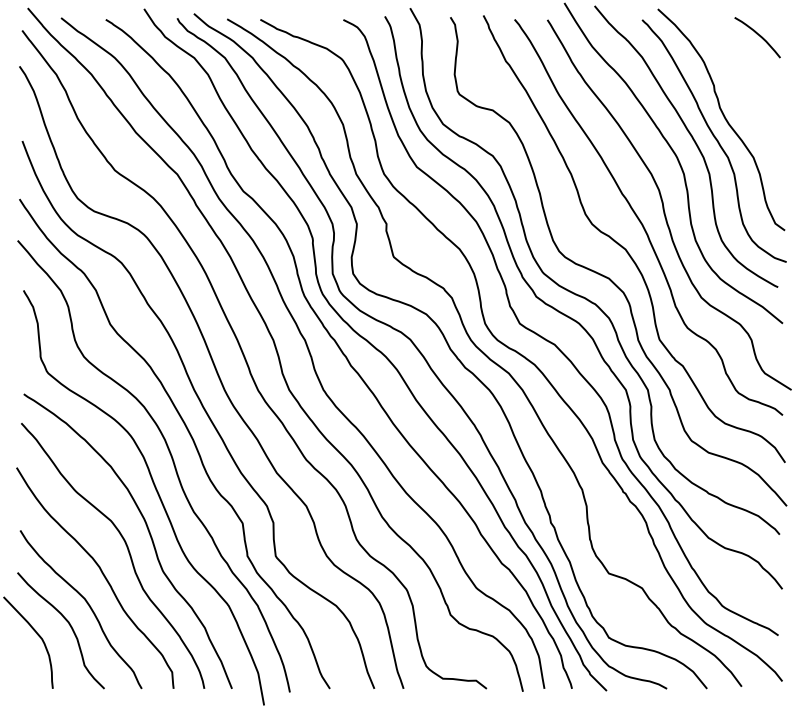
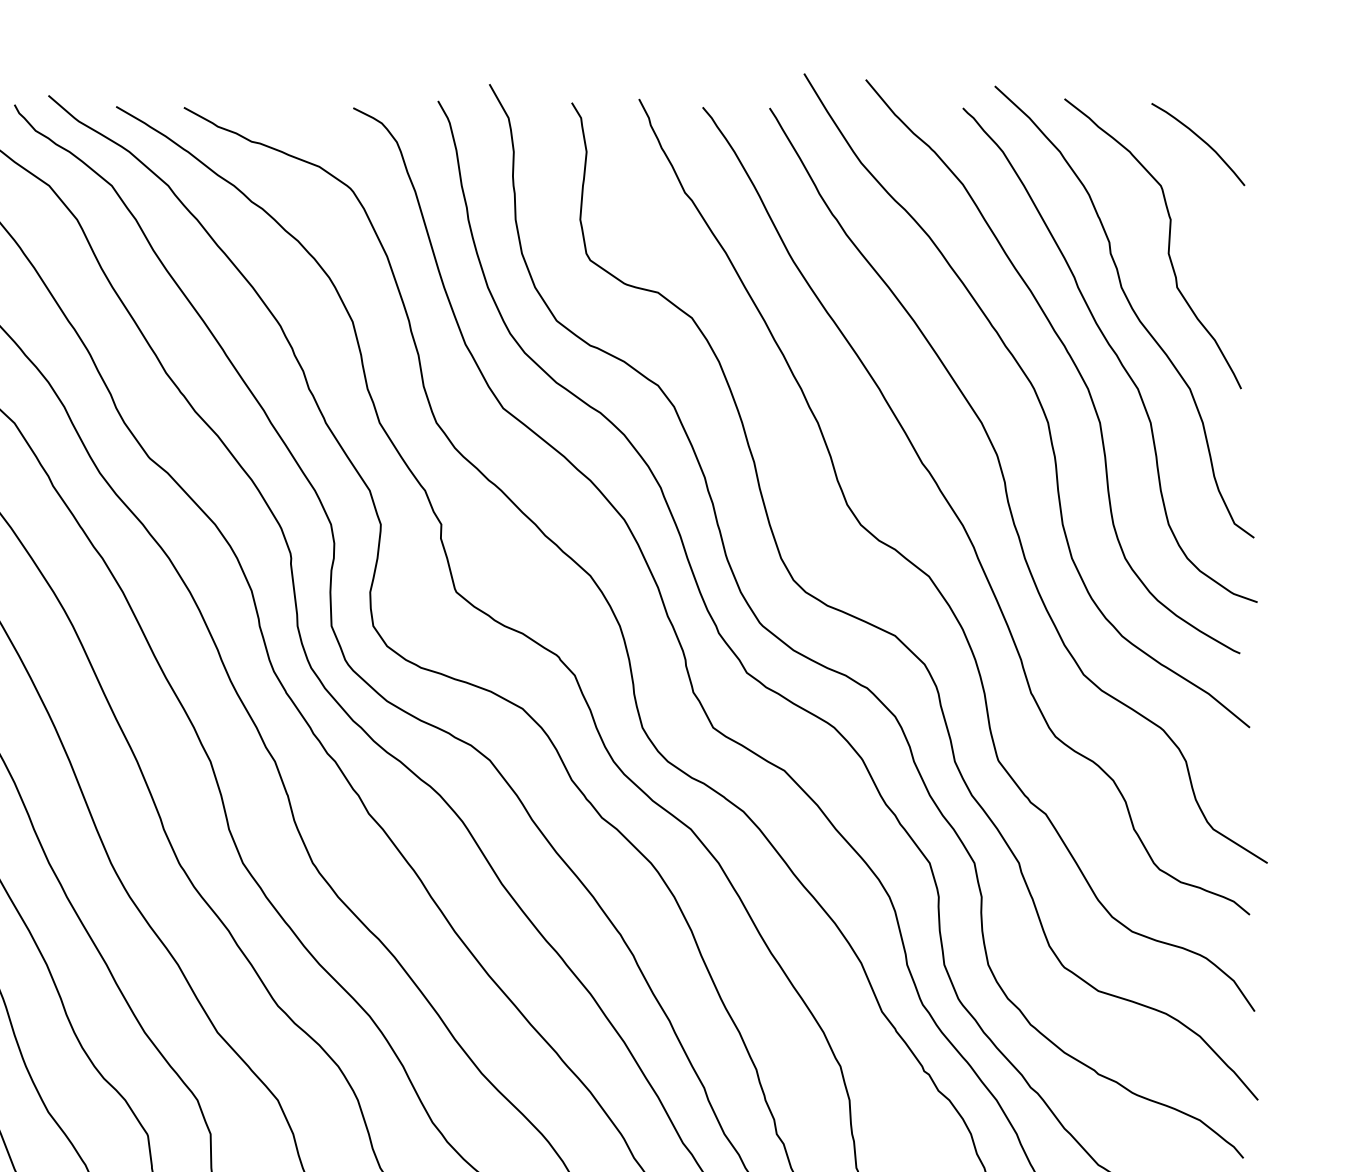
curve: (742, 85) -> (1167, 241), added

